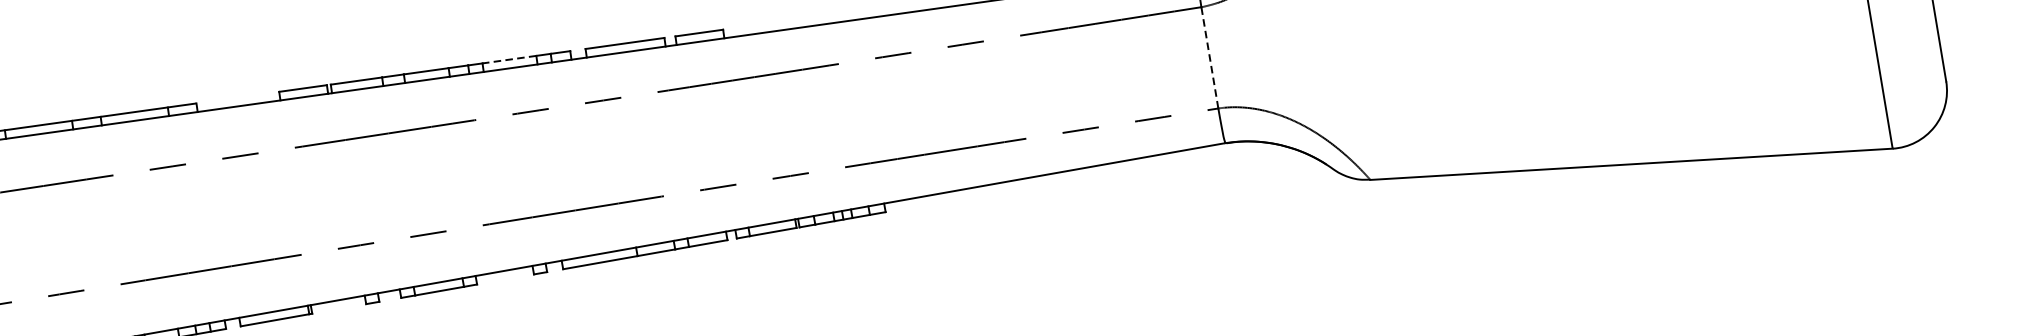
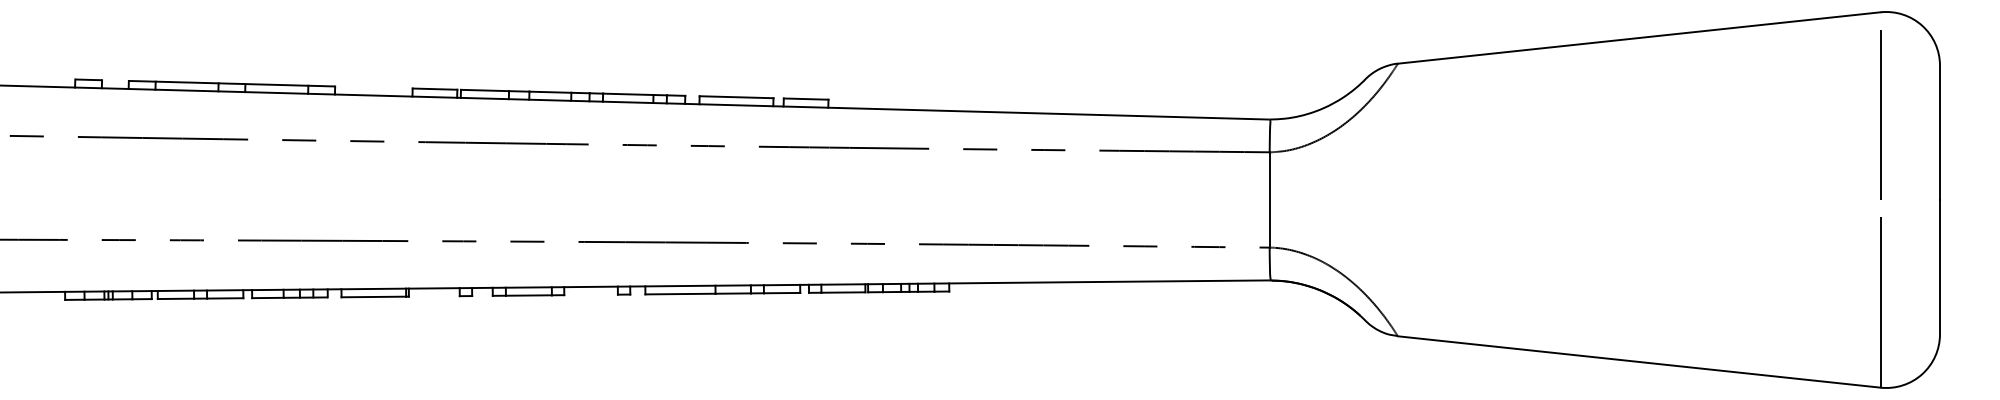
line: (1209, 58) -> (1269, 200), dashed -> solid
line: (508, 59) -> (627, 94), dashed -> solid

